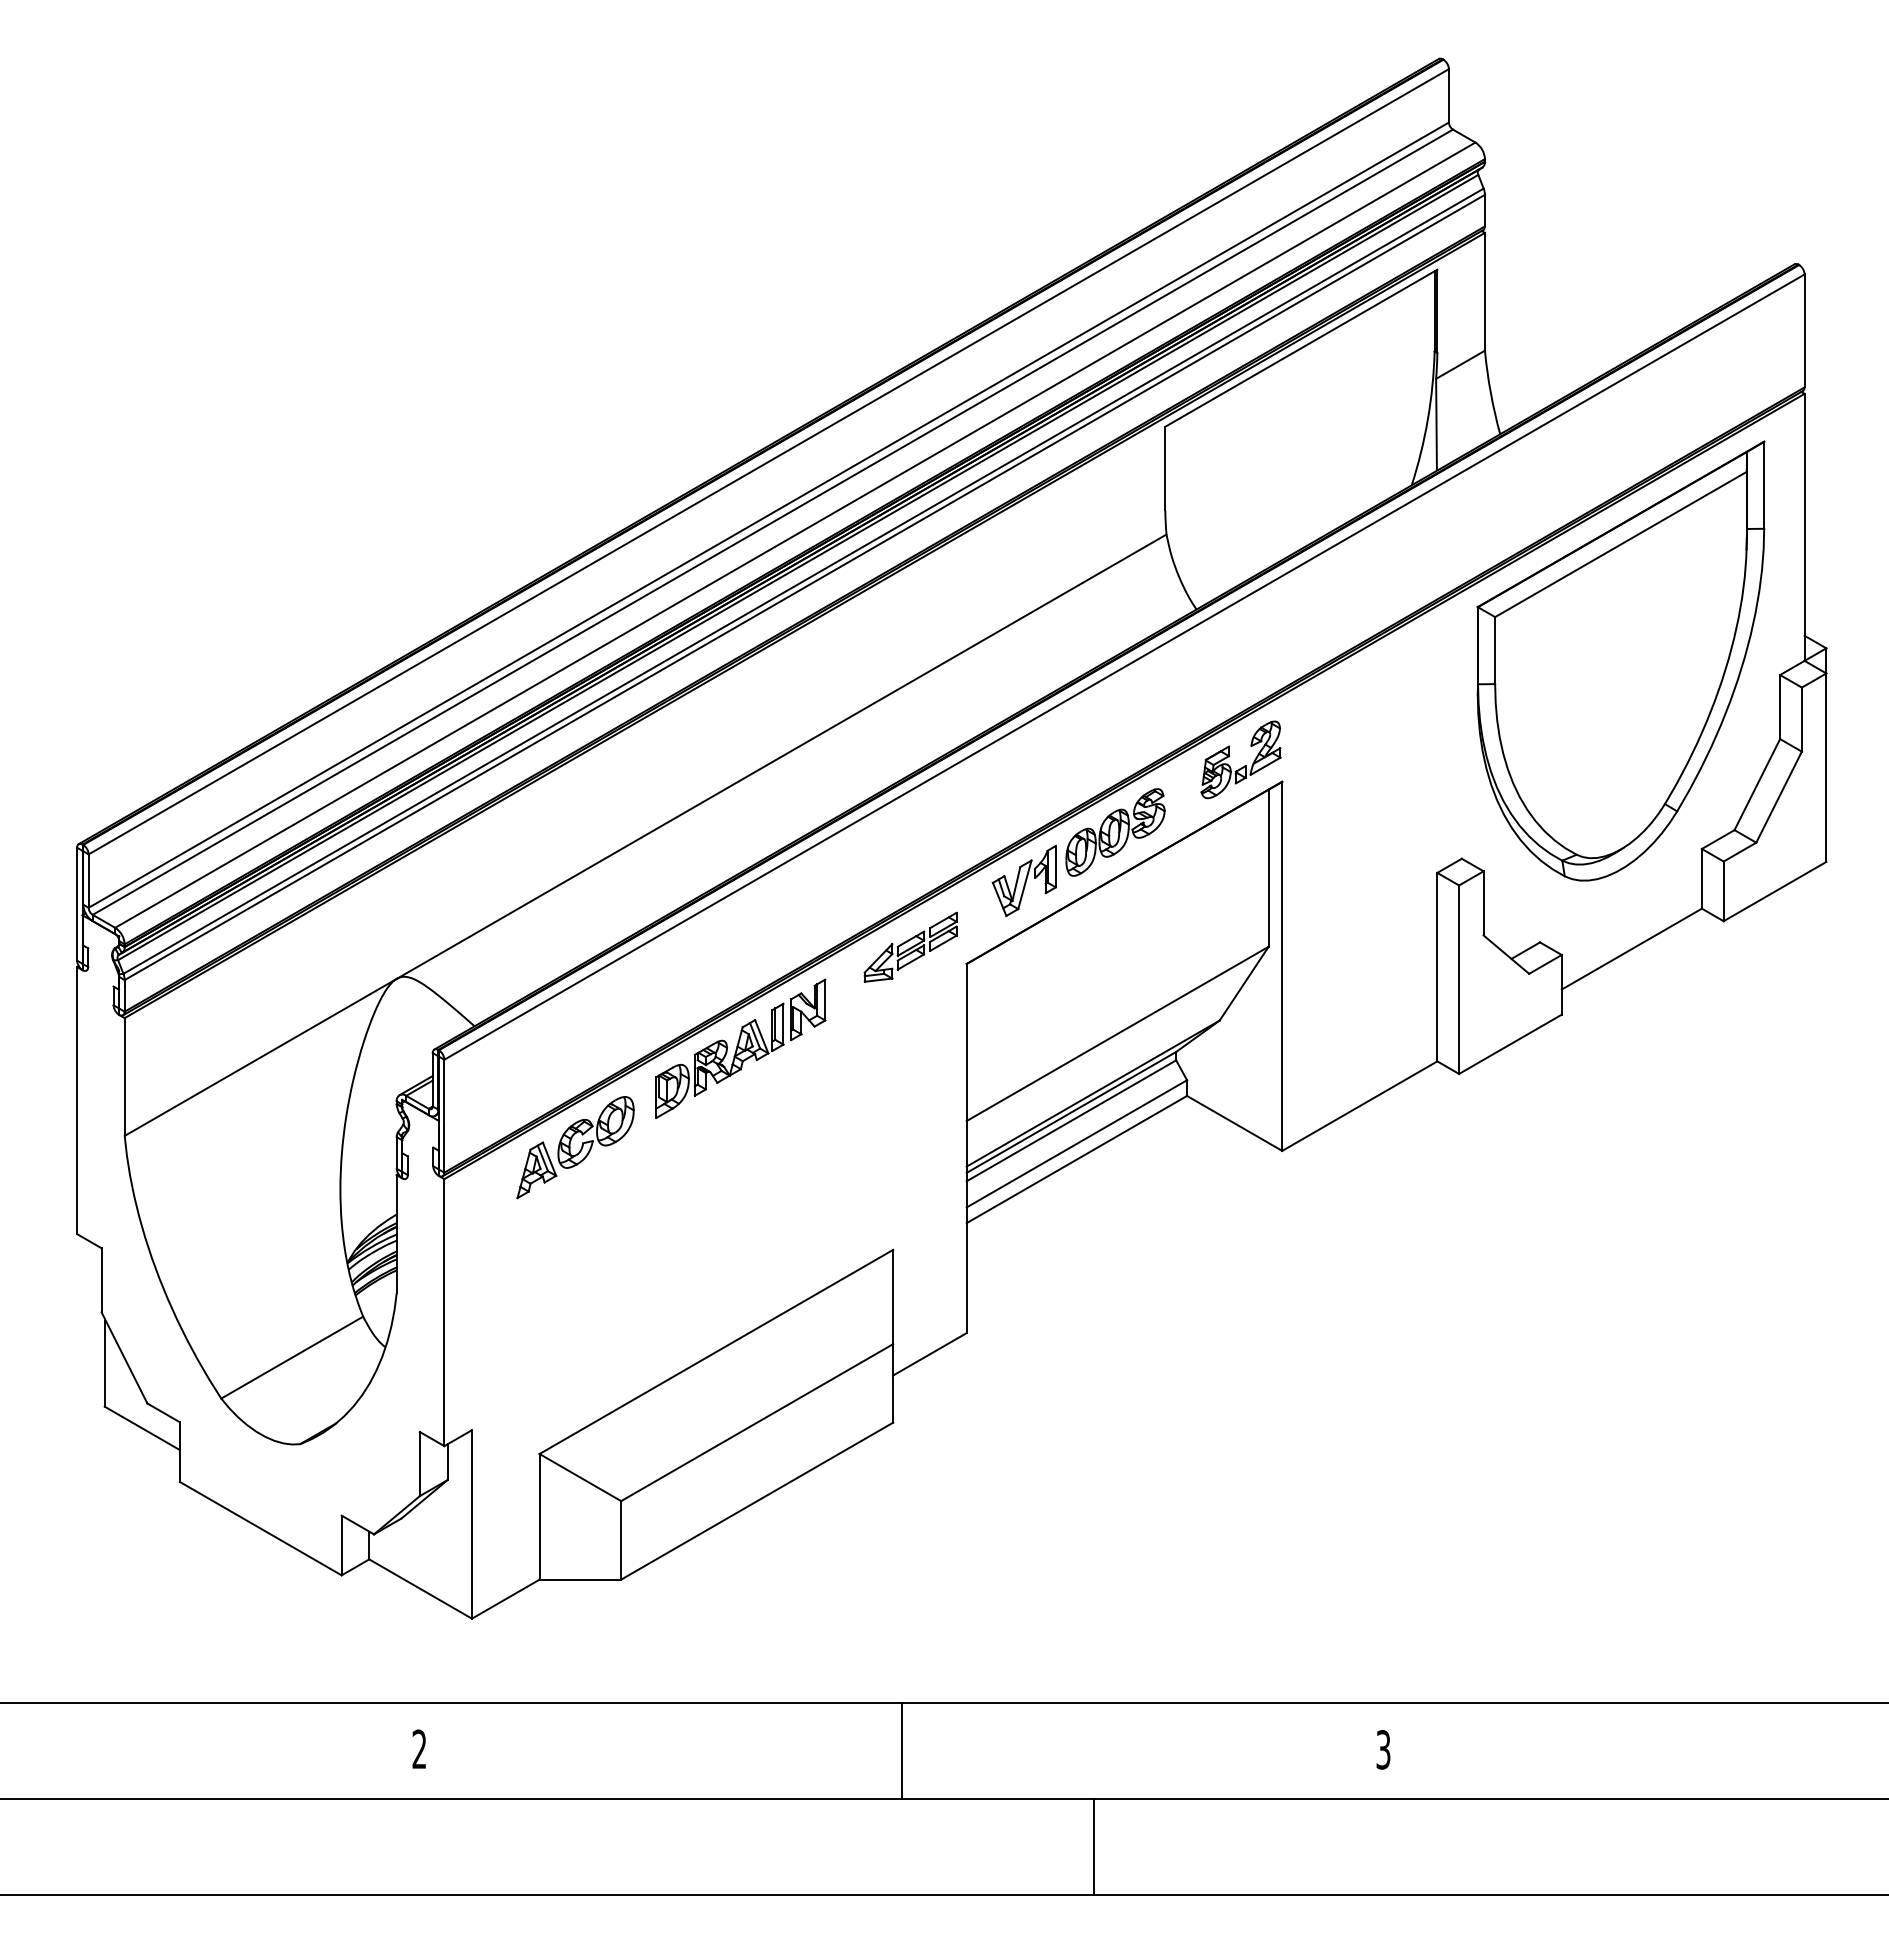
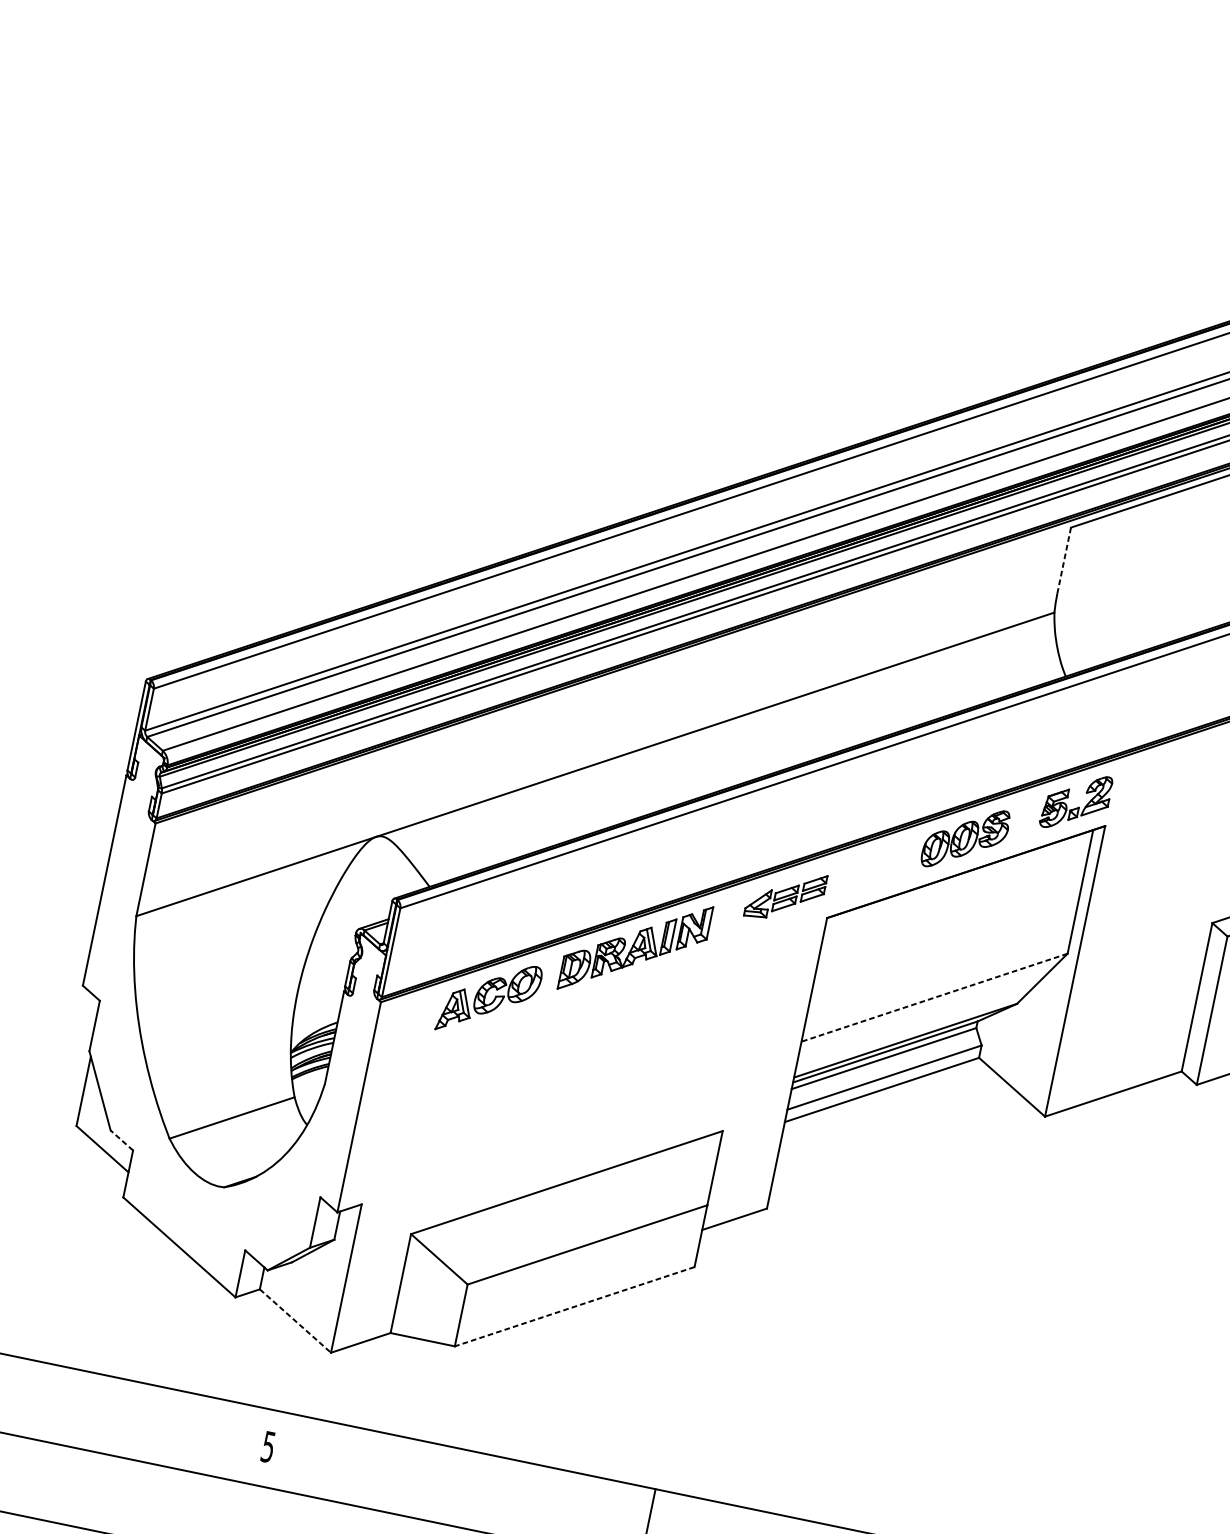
line: (1165, 468) -> (1064, 560), solid -> dashed
part: (1023, 880) -> (885, 861), removed
line: (1117, 1034) -> (934, 998), solid -> dashed
line: (163, 1412) -> (121, 1140), solid -> dashed
line: (756, 1501) -> (574, 1306), solid -> dashed
line: (421, 1589) -> (296, 1321), solid -> dashed
text: (419, 1749) -> (268, 1447), 2 -> 5

